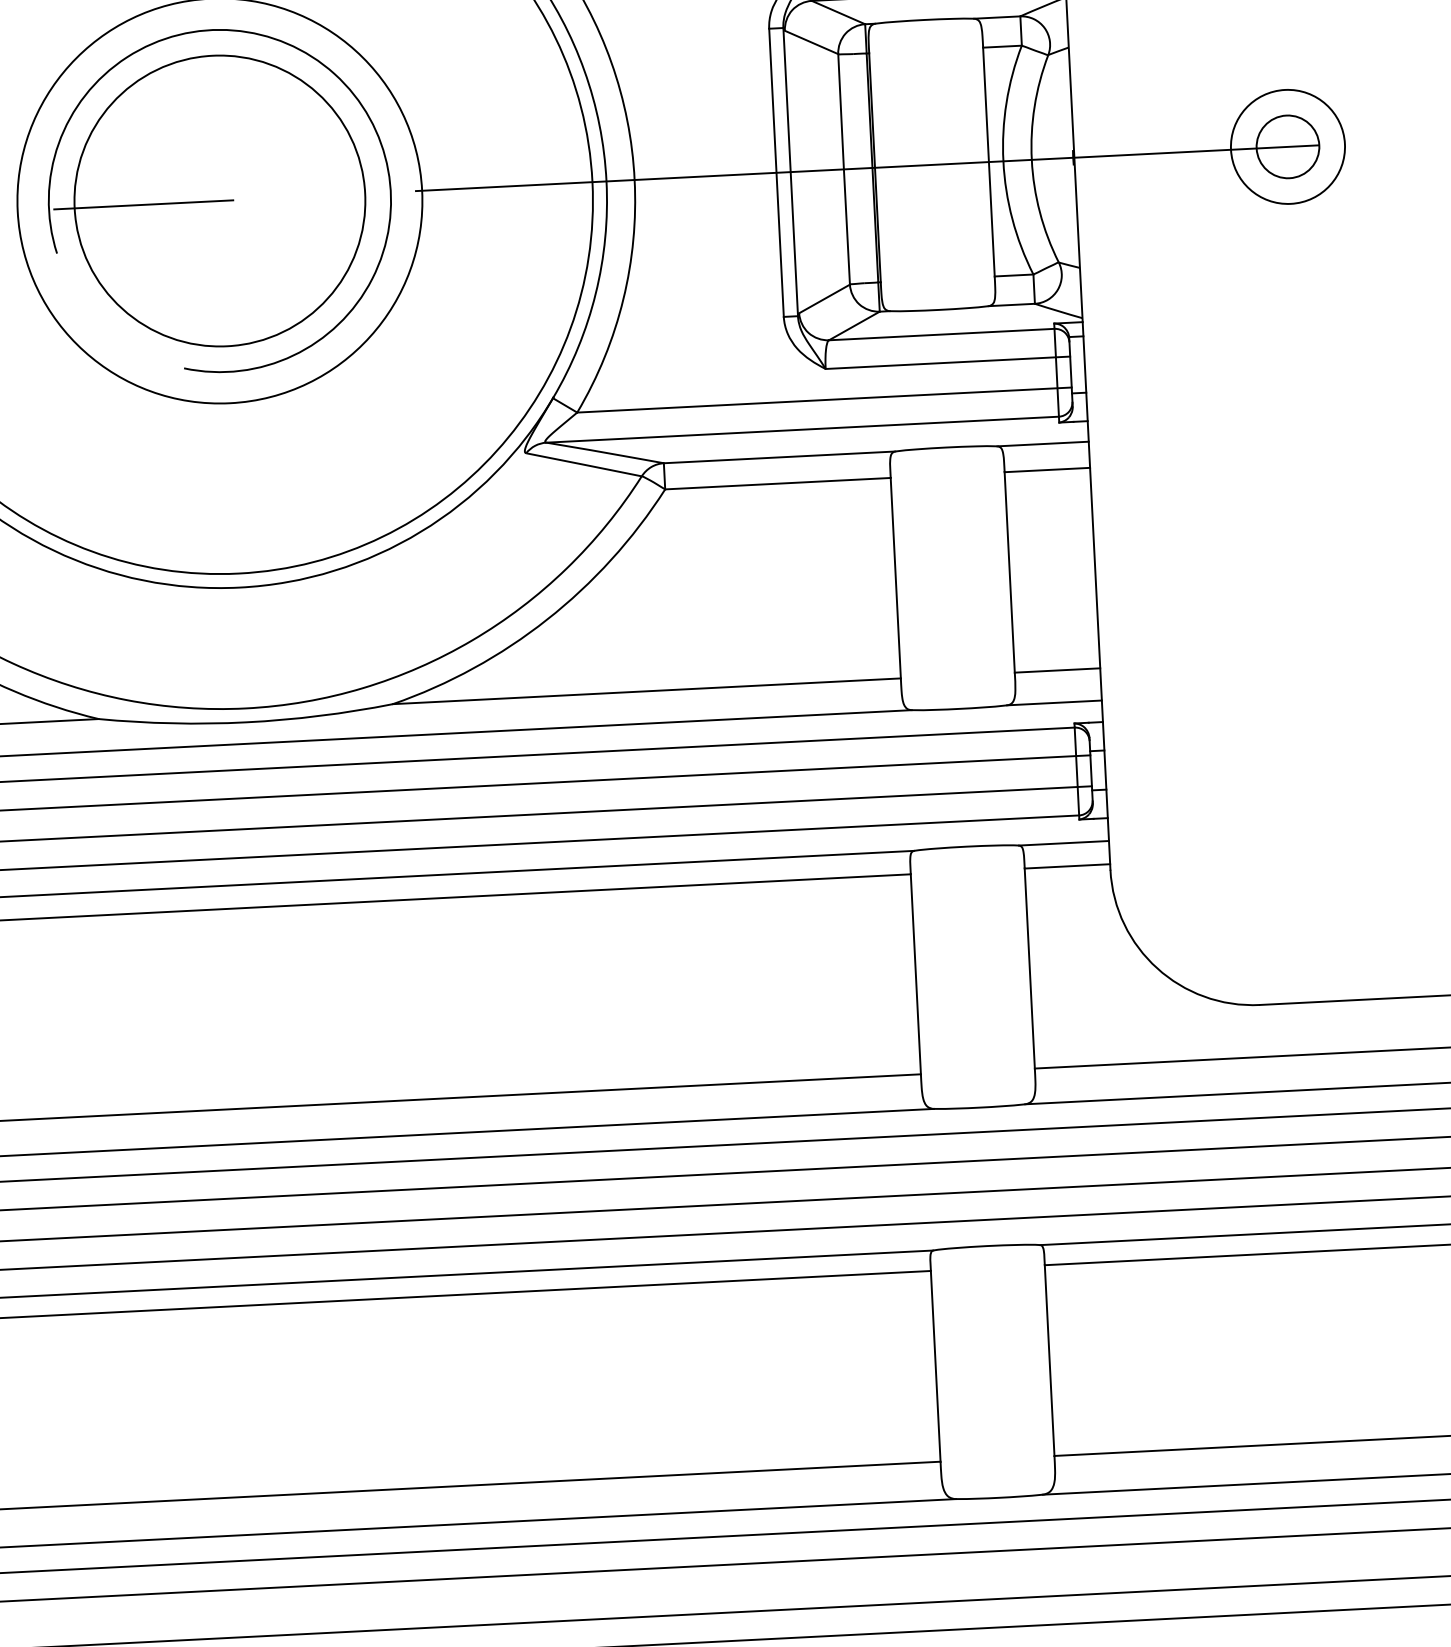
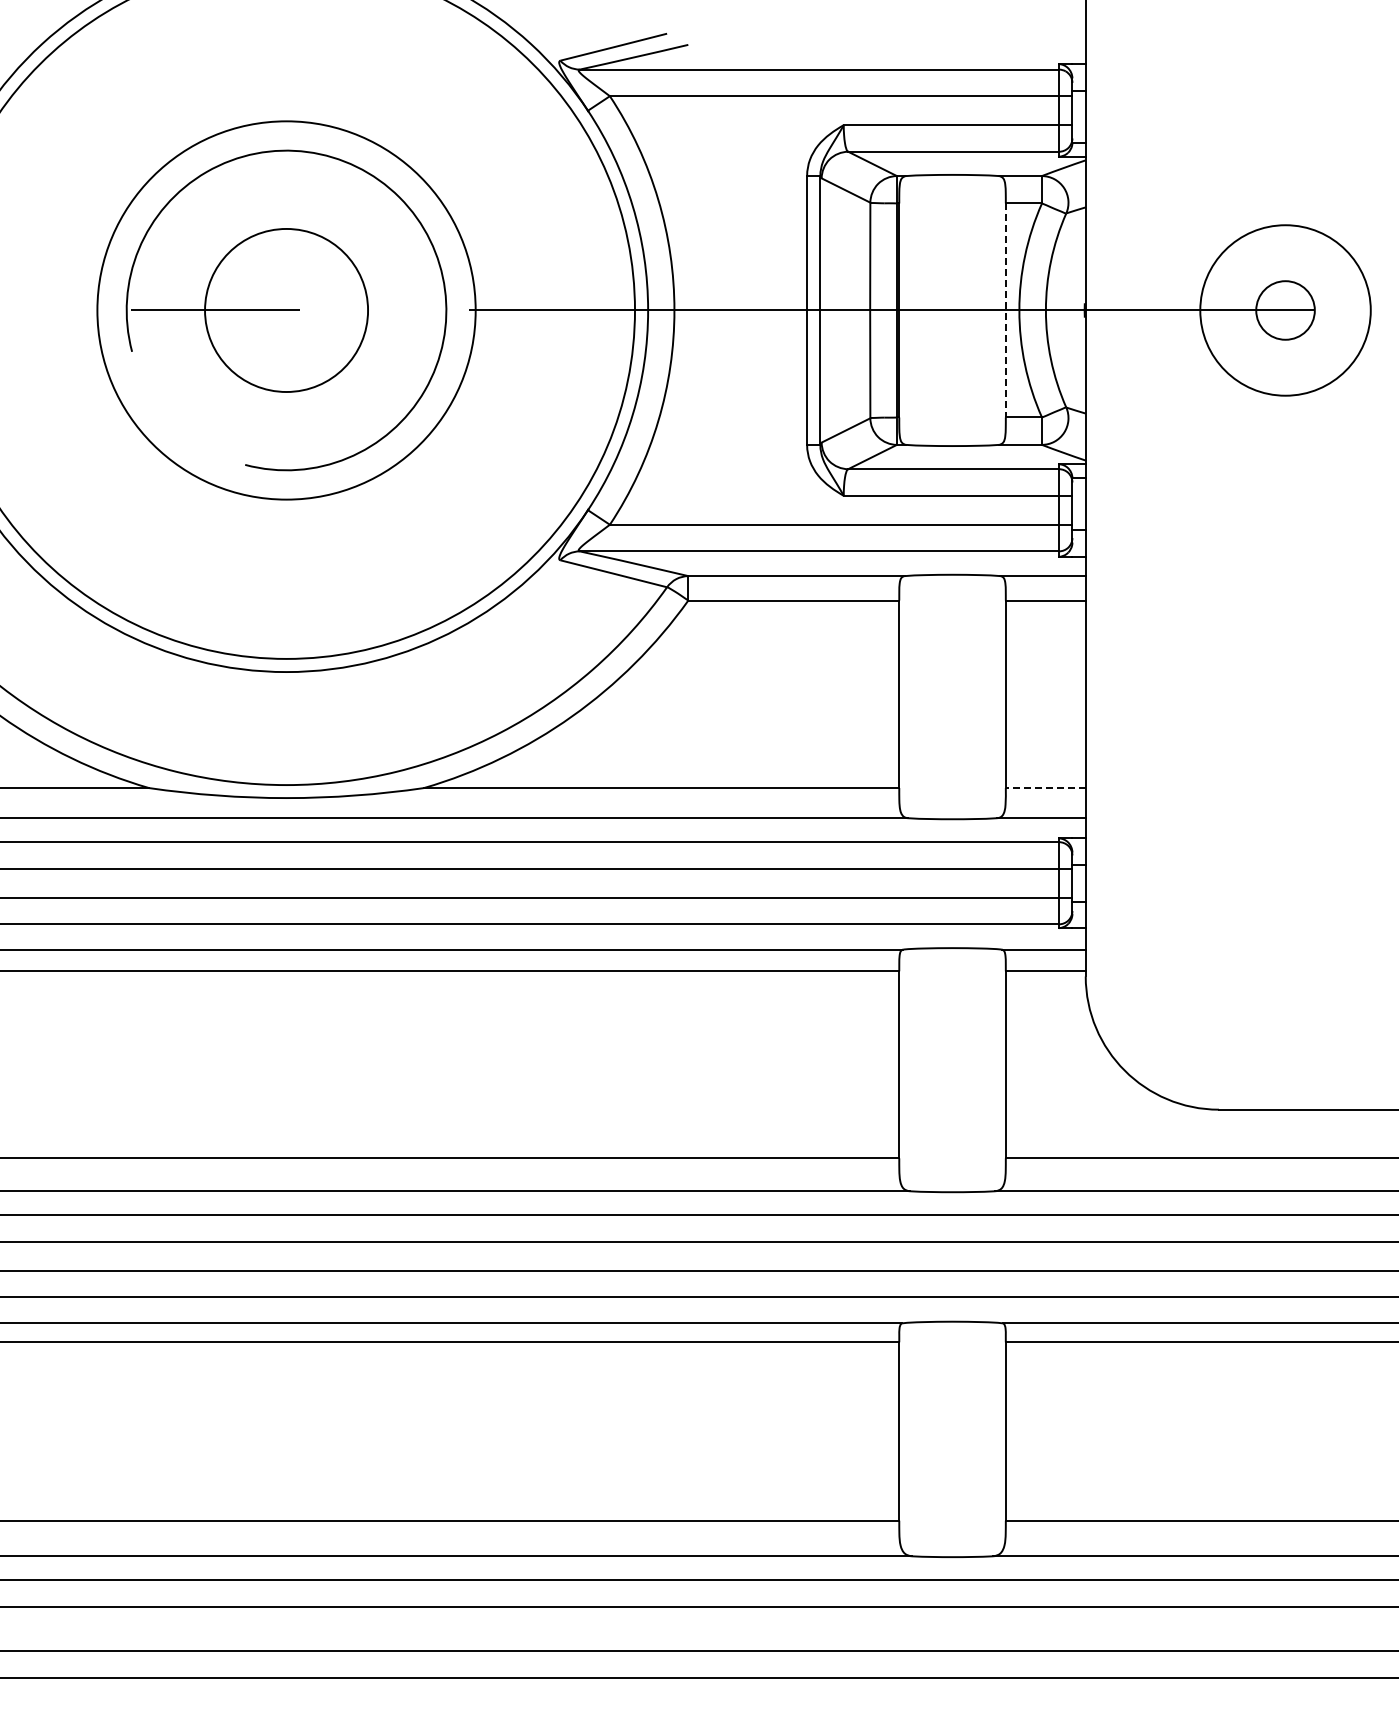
circle: (1287, 146) -> (1285, 310), size x1.6
line: (988, 162) -> (1005, 310), solid -> dashed
circle: (219, 201) -> (286, 310), size x0.6
line: (1057, 670) -> (1045, 788), solid -> dashed

